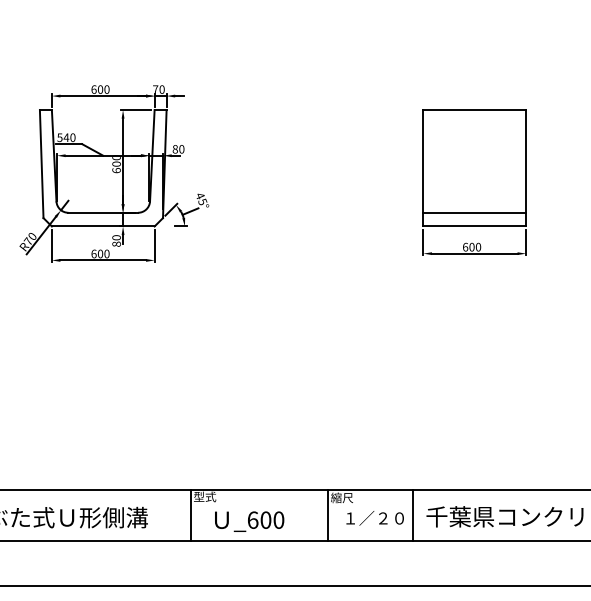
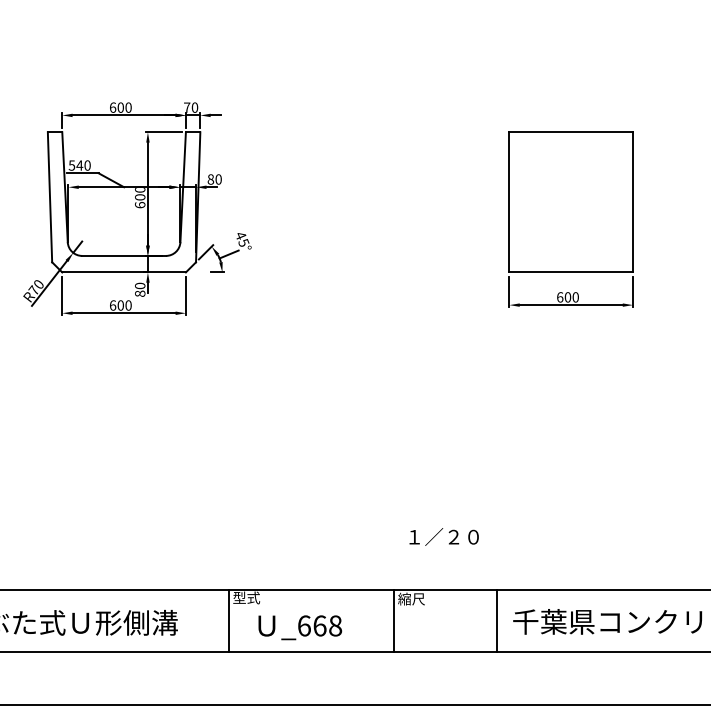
line: (474, 212) -> (570, 255), removed
text: (374, 518) -> (443, 537), moved
text: (272, 519) -> (327, 625), _600 -> _668

